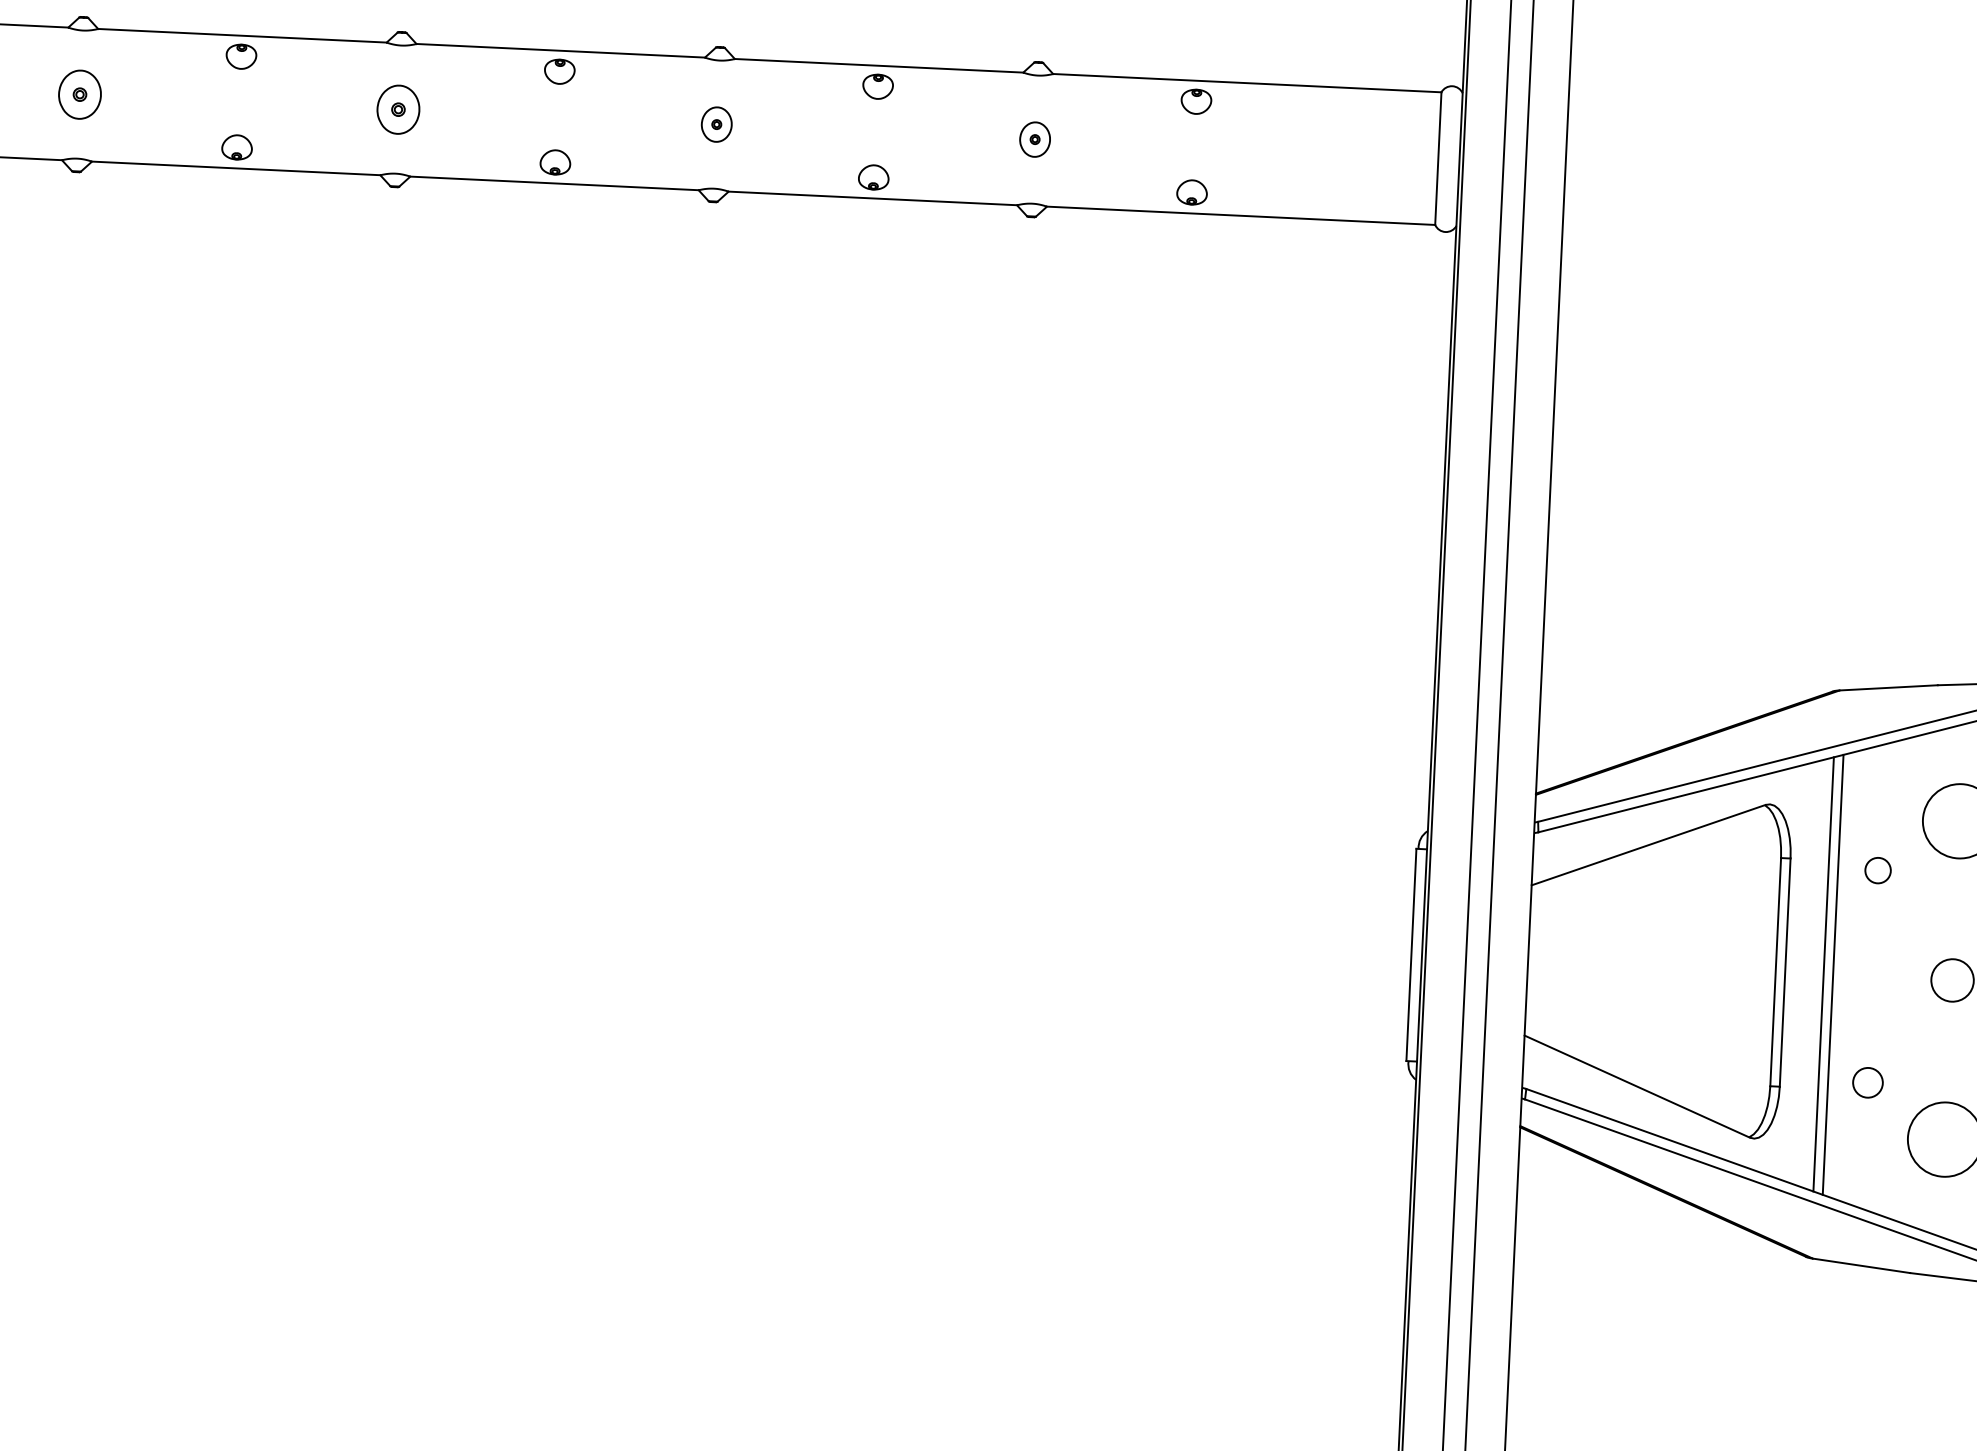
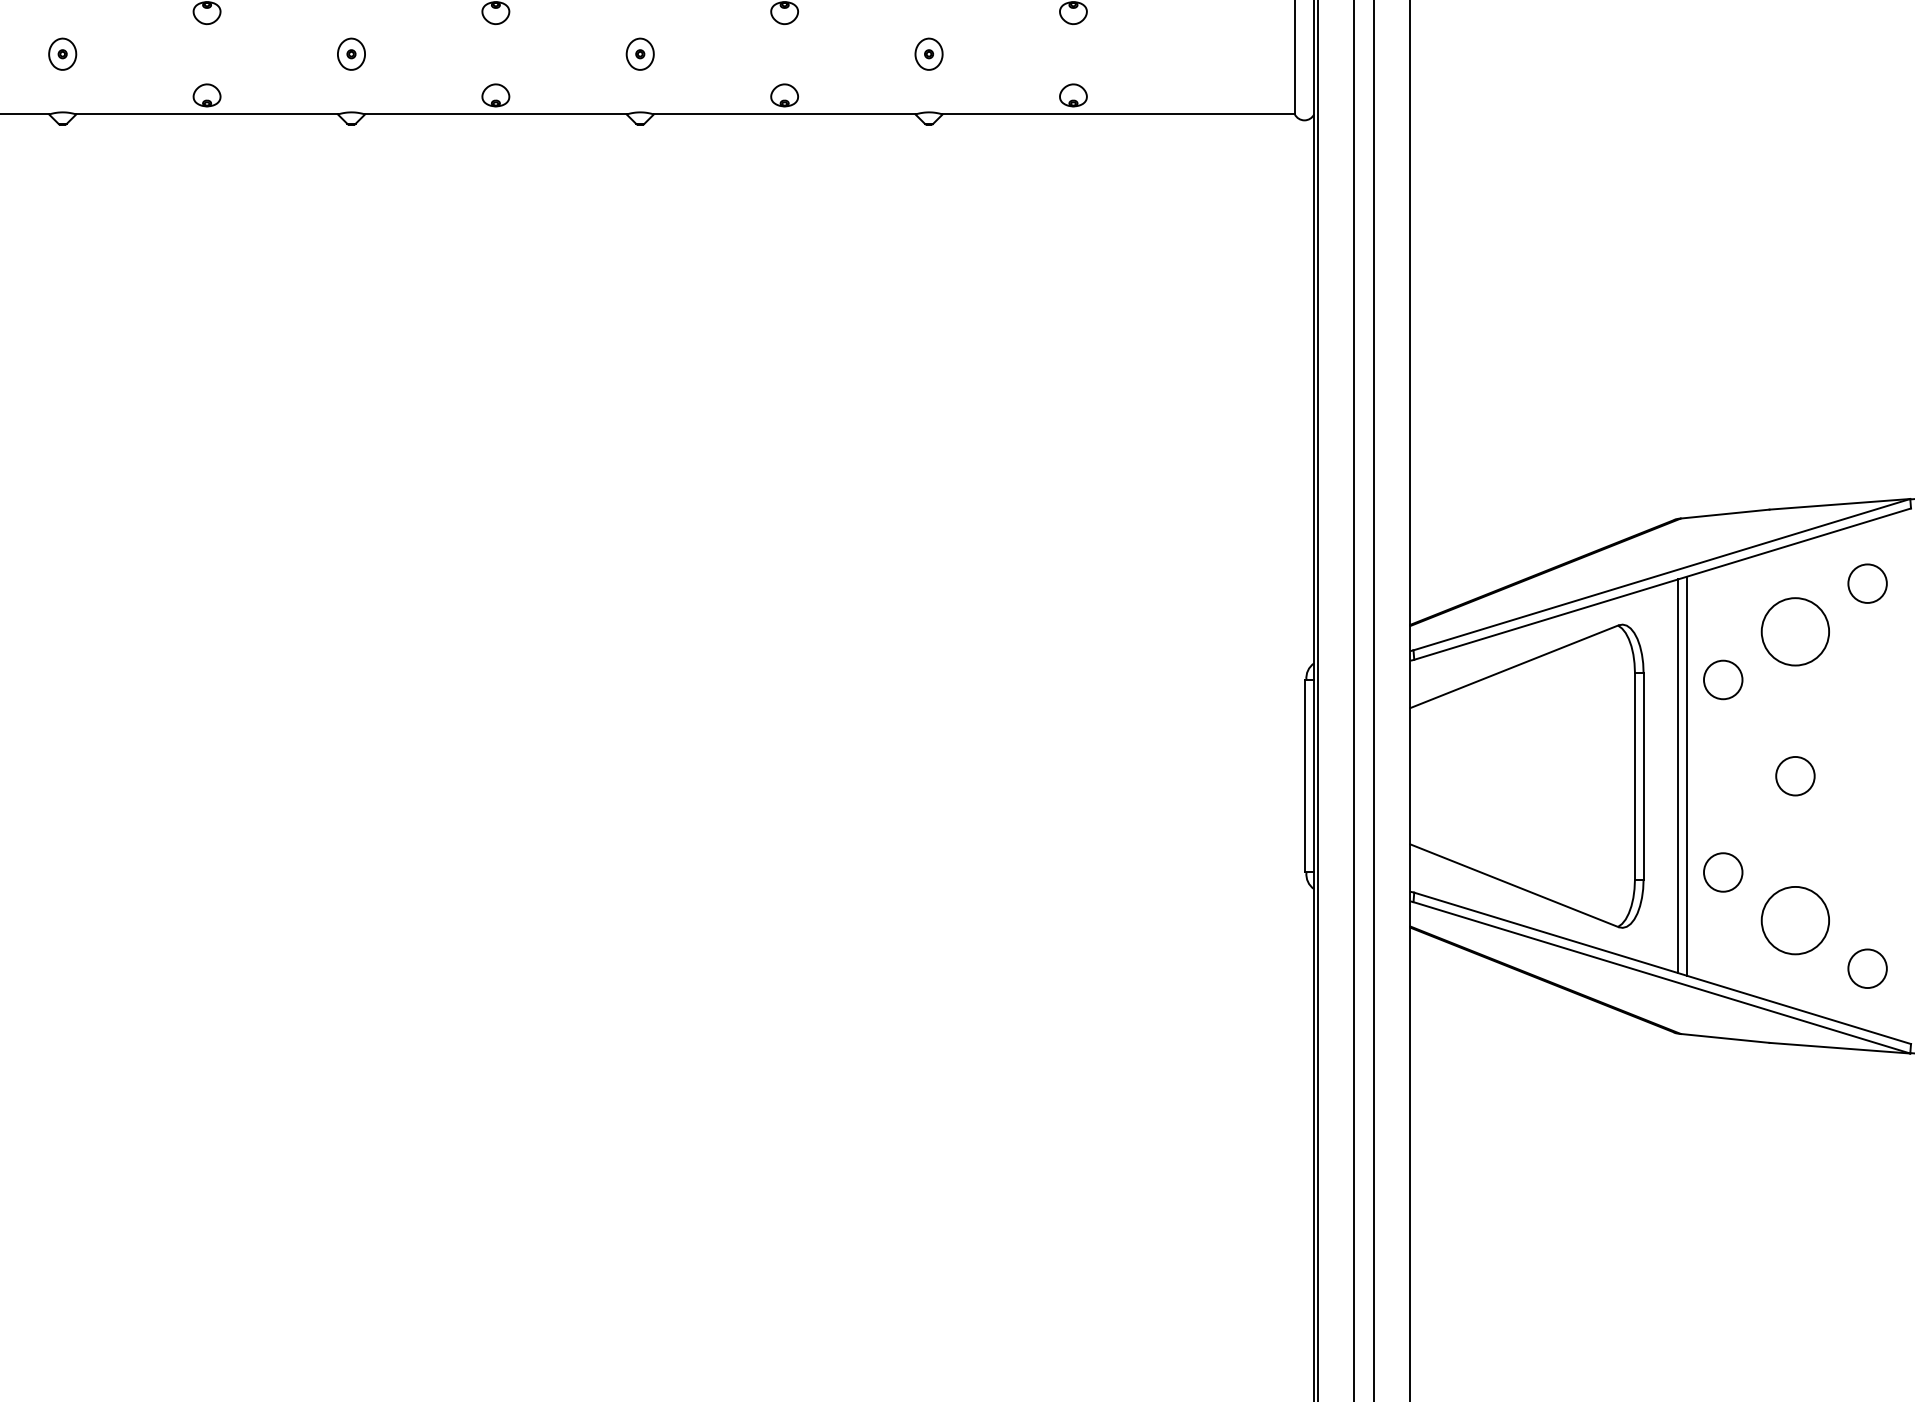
part: (79, 93) -> (62, 53), size x0.71
part: (398, 108) -> (351, 53), size x0.71
circle: (1878, 870) -> (1723, 679), size x1.67
circle: (1867, 1082) -> (1722, 872), size x1.43

